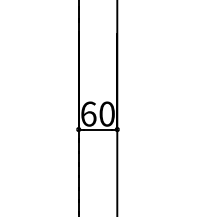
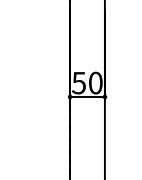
text: (88, 113) -> (78, 82), 60 -> 50

